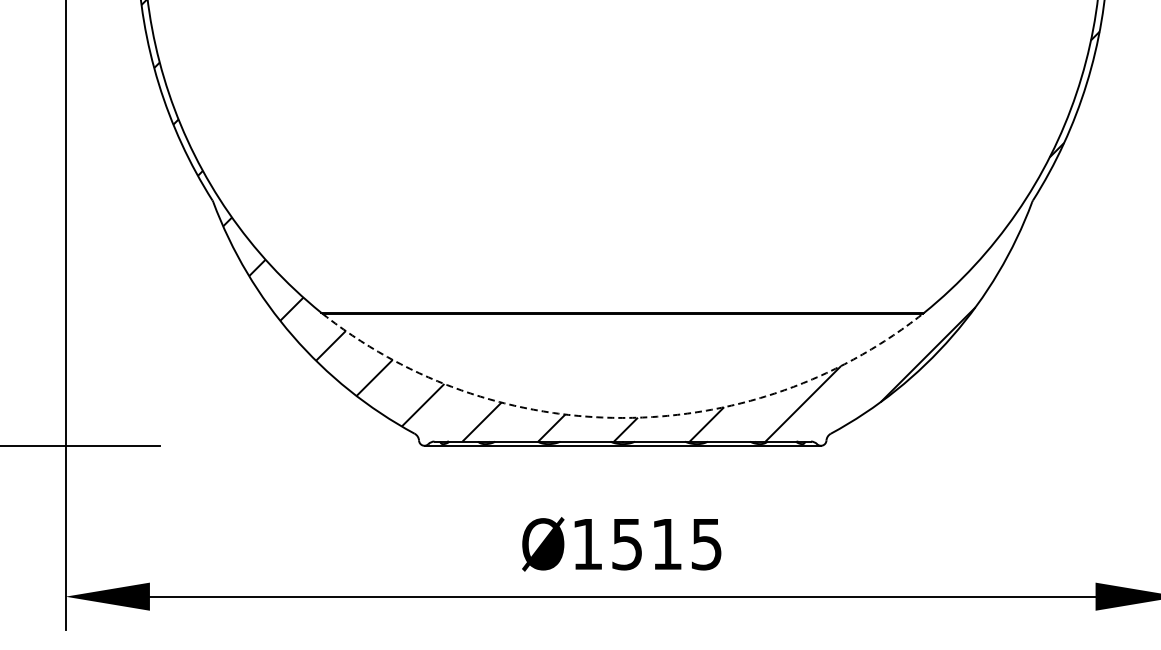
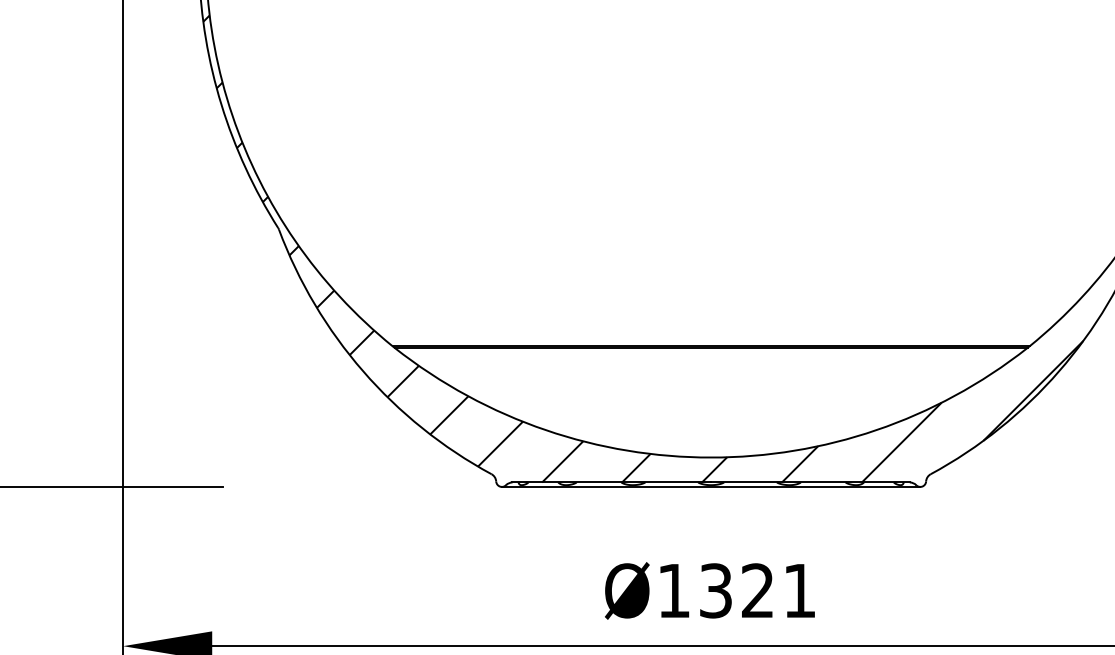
arc: (622, 417) -> (710, 457), dashed -> solid
text: (666, 544) -> (757, 591), Ø1515 -> Ø1321

